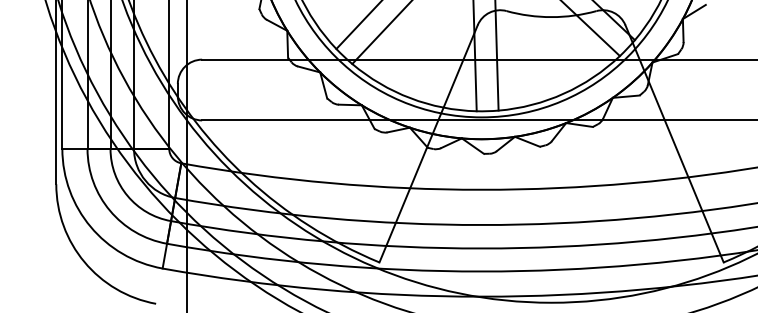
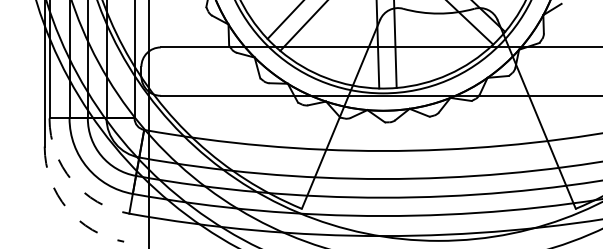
arc: (91, 226) -> (72, 180), solid -> dashed
arc: (84, 262) -> (67, 208), solid -> dashed

